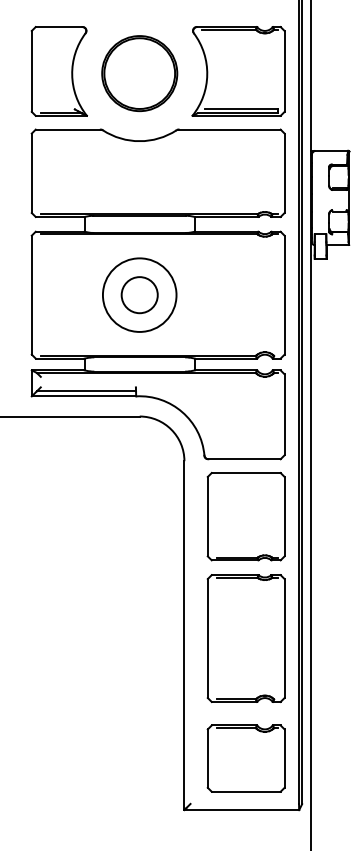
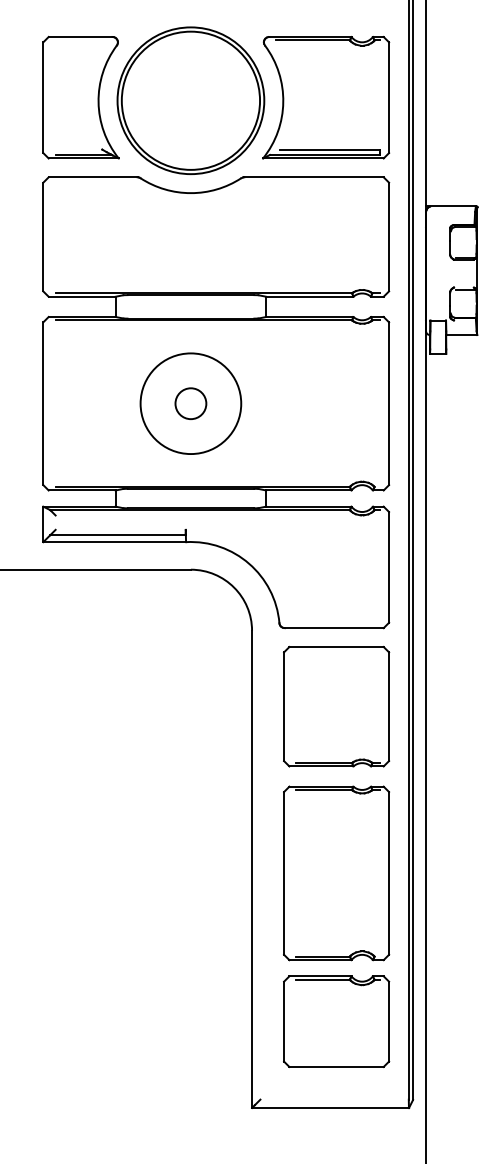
part: (139, 73) -> (190, 100), size x1.43
circle: (139, 294) -> (190, 403), size x0.62
part: (246, 758) -> (336, 1021), moved

